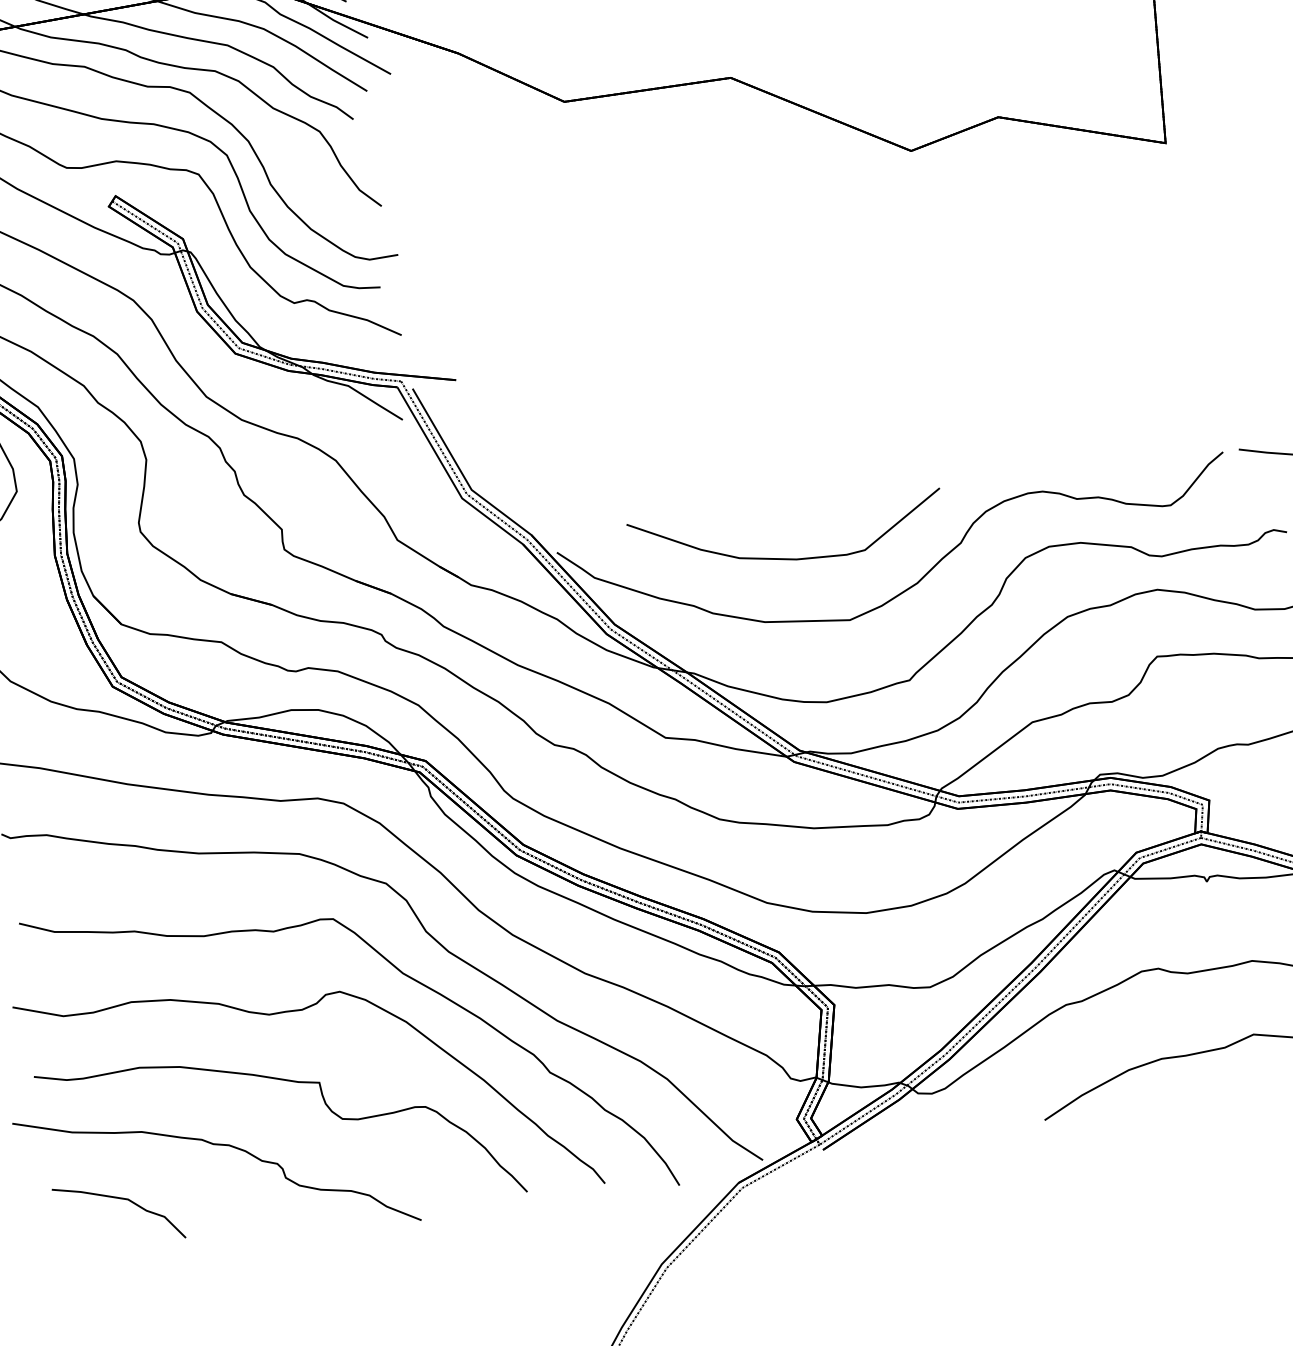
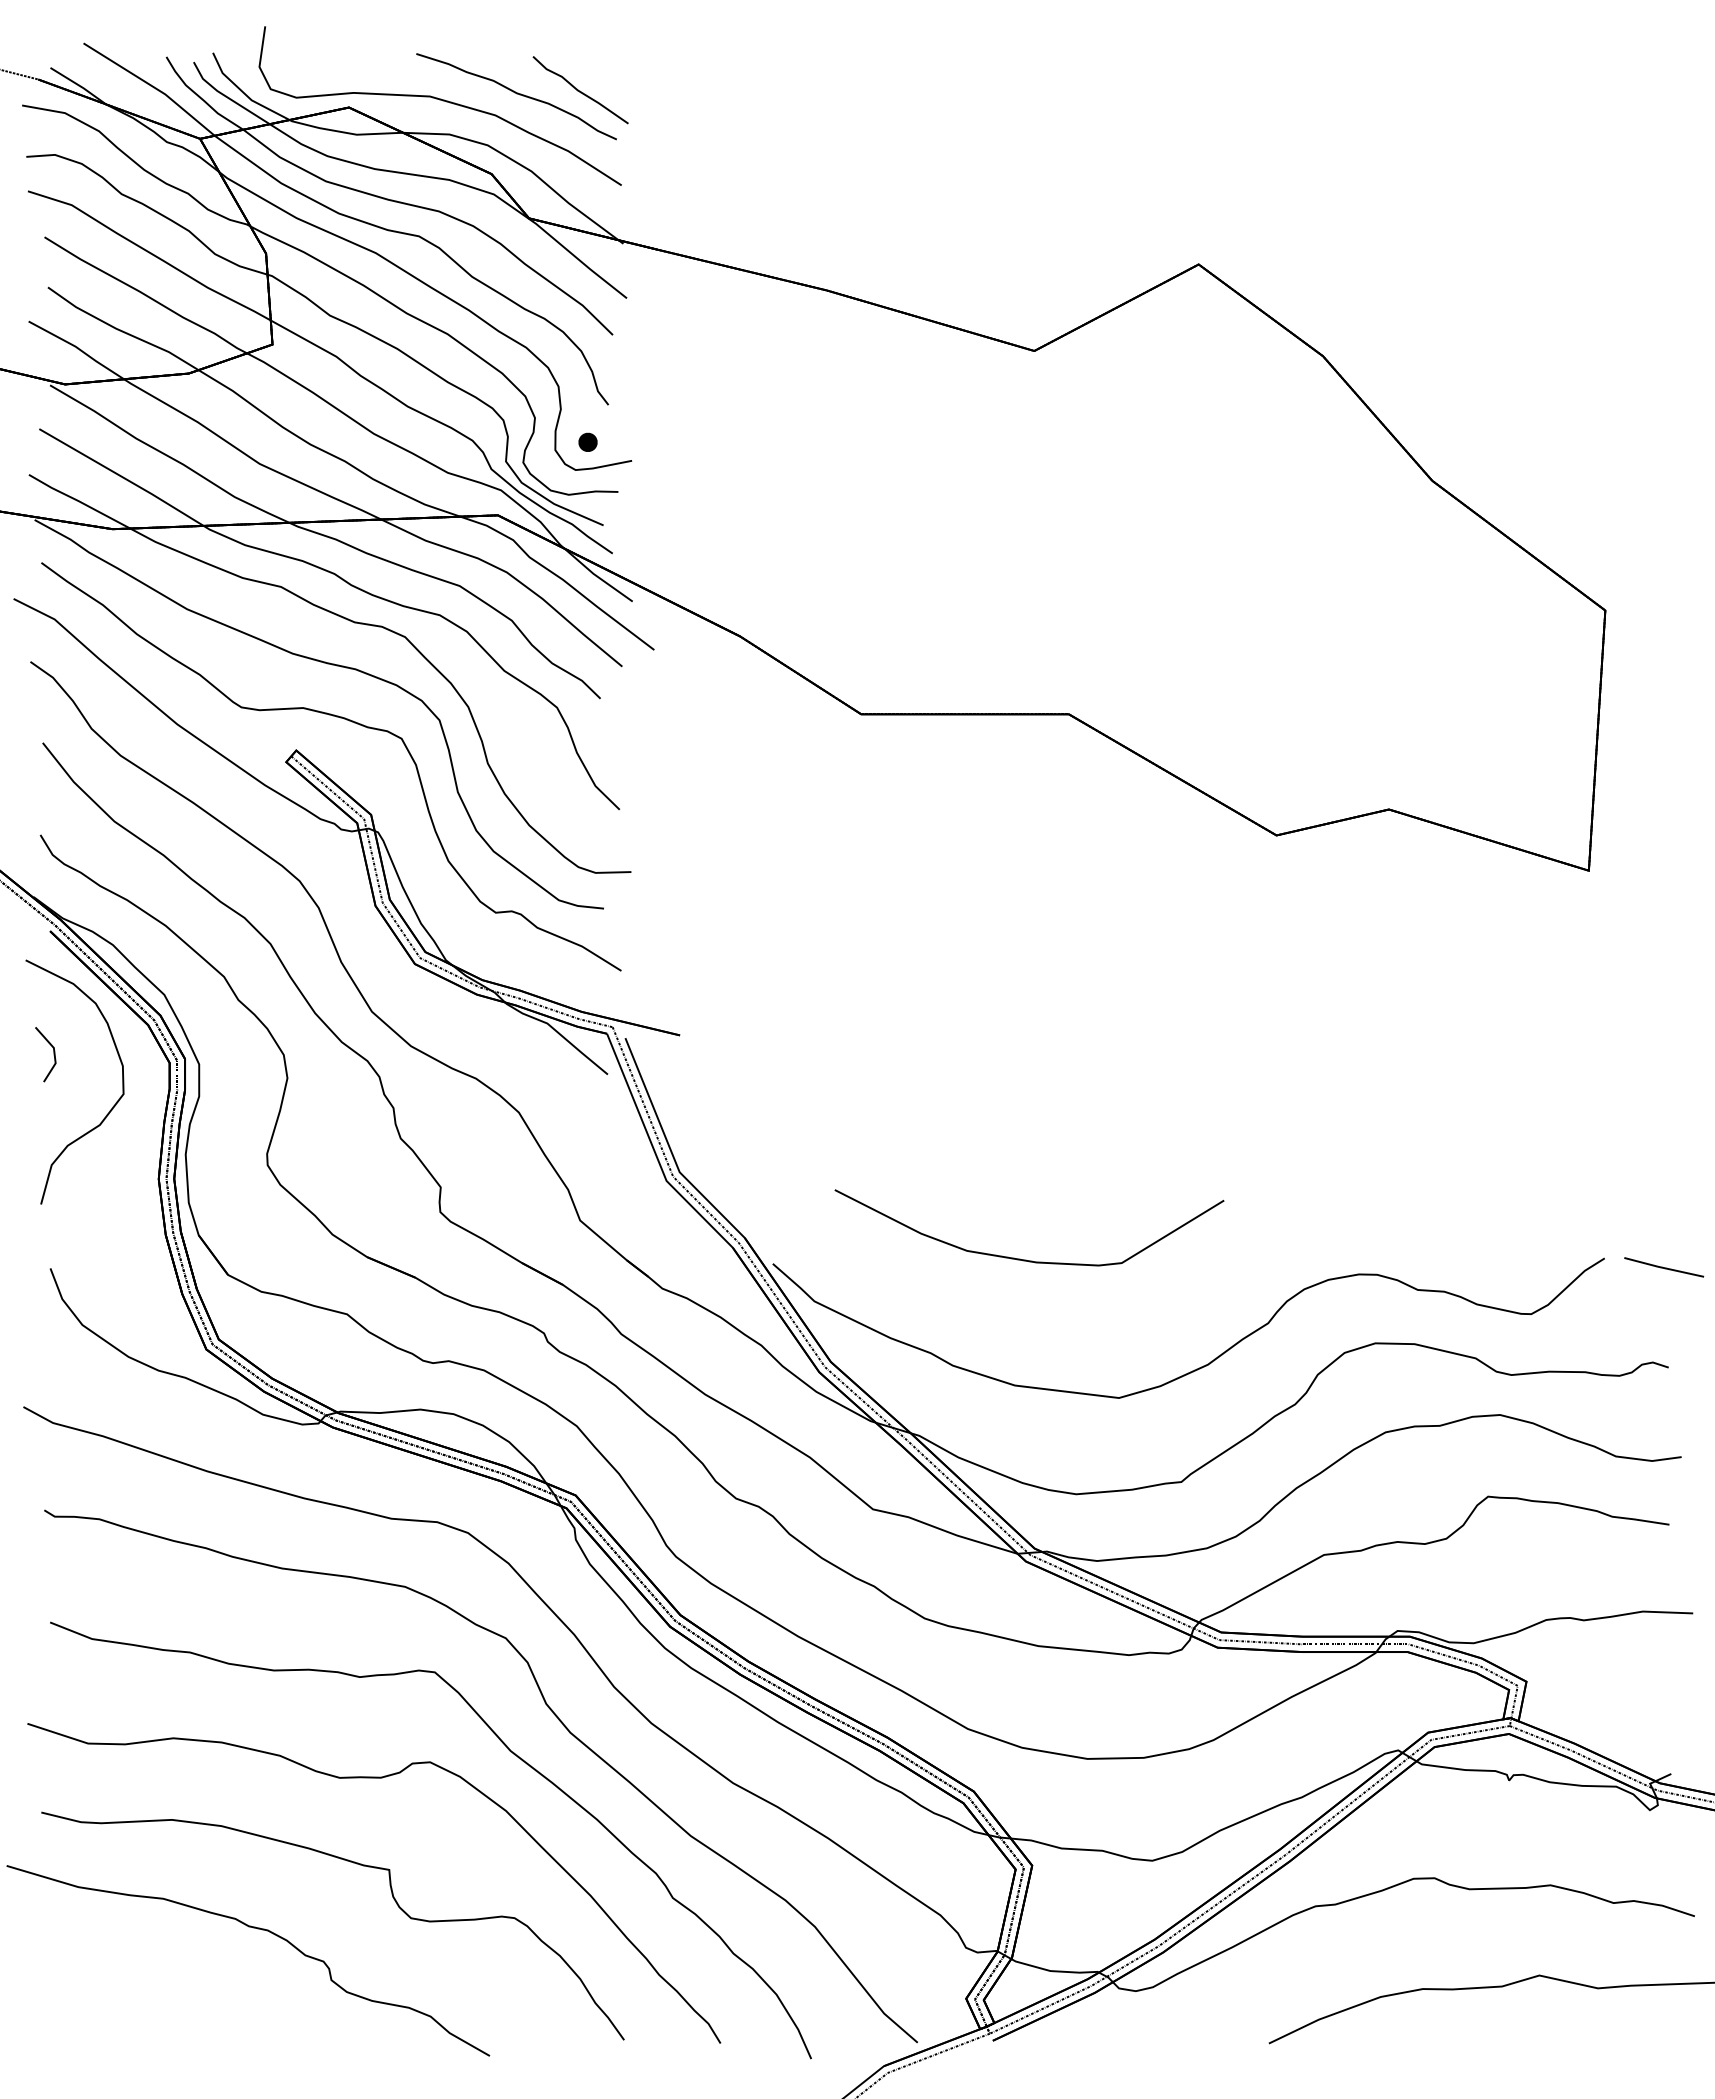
part: (788, 558) -> (1026, 1259), moved
curve: (121, 1199) -> (126, 1977), removed

